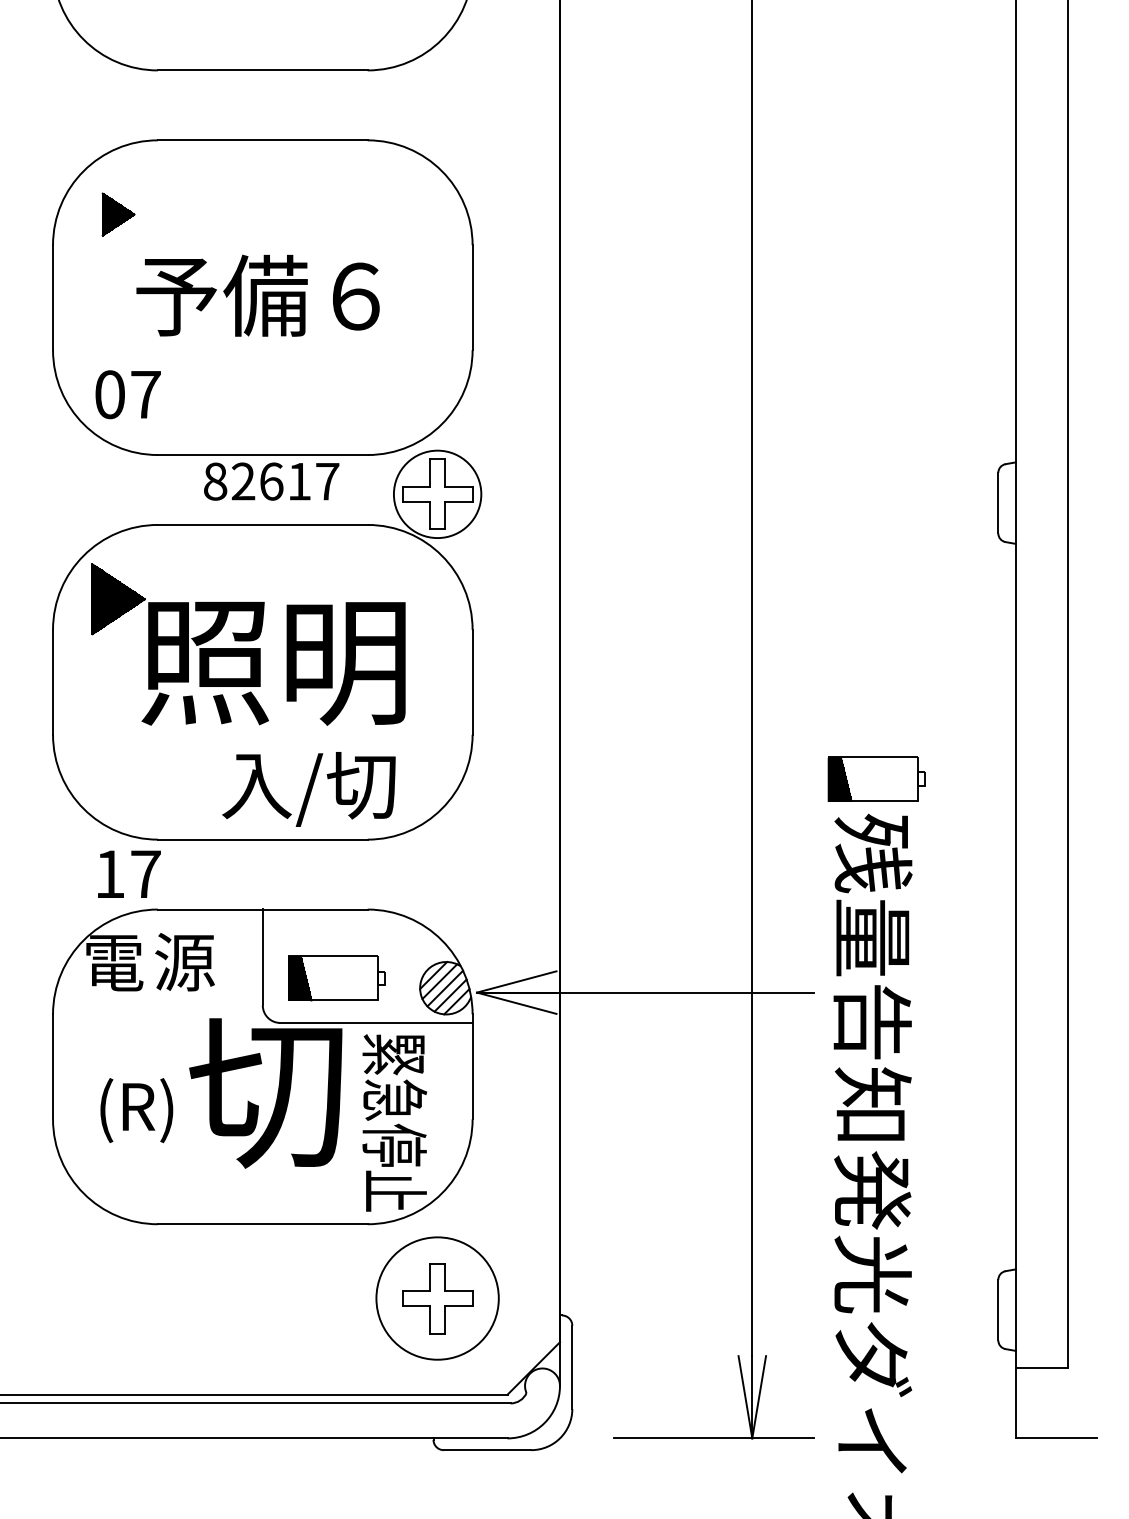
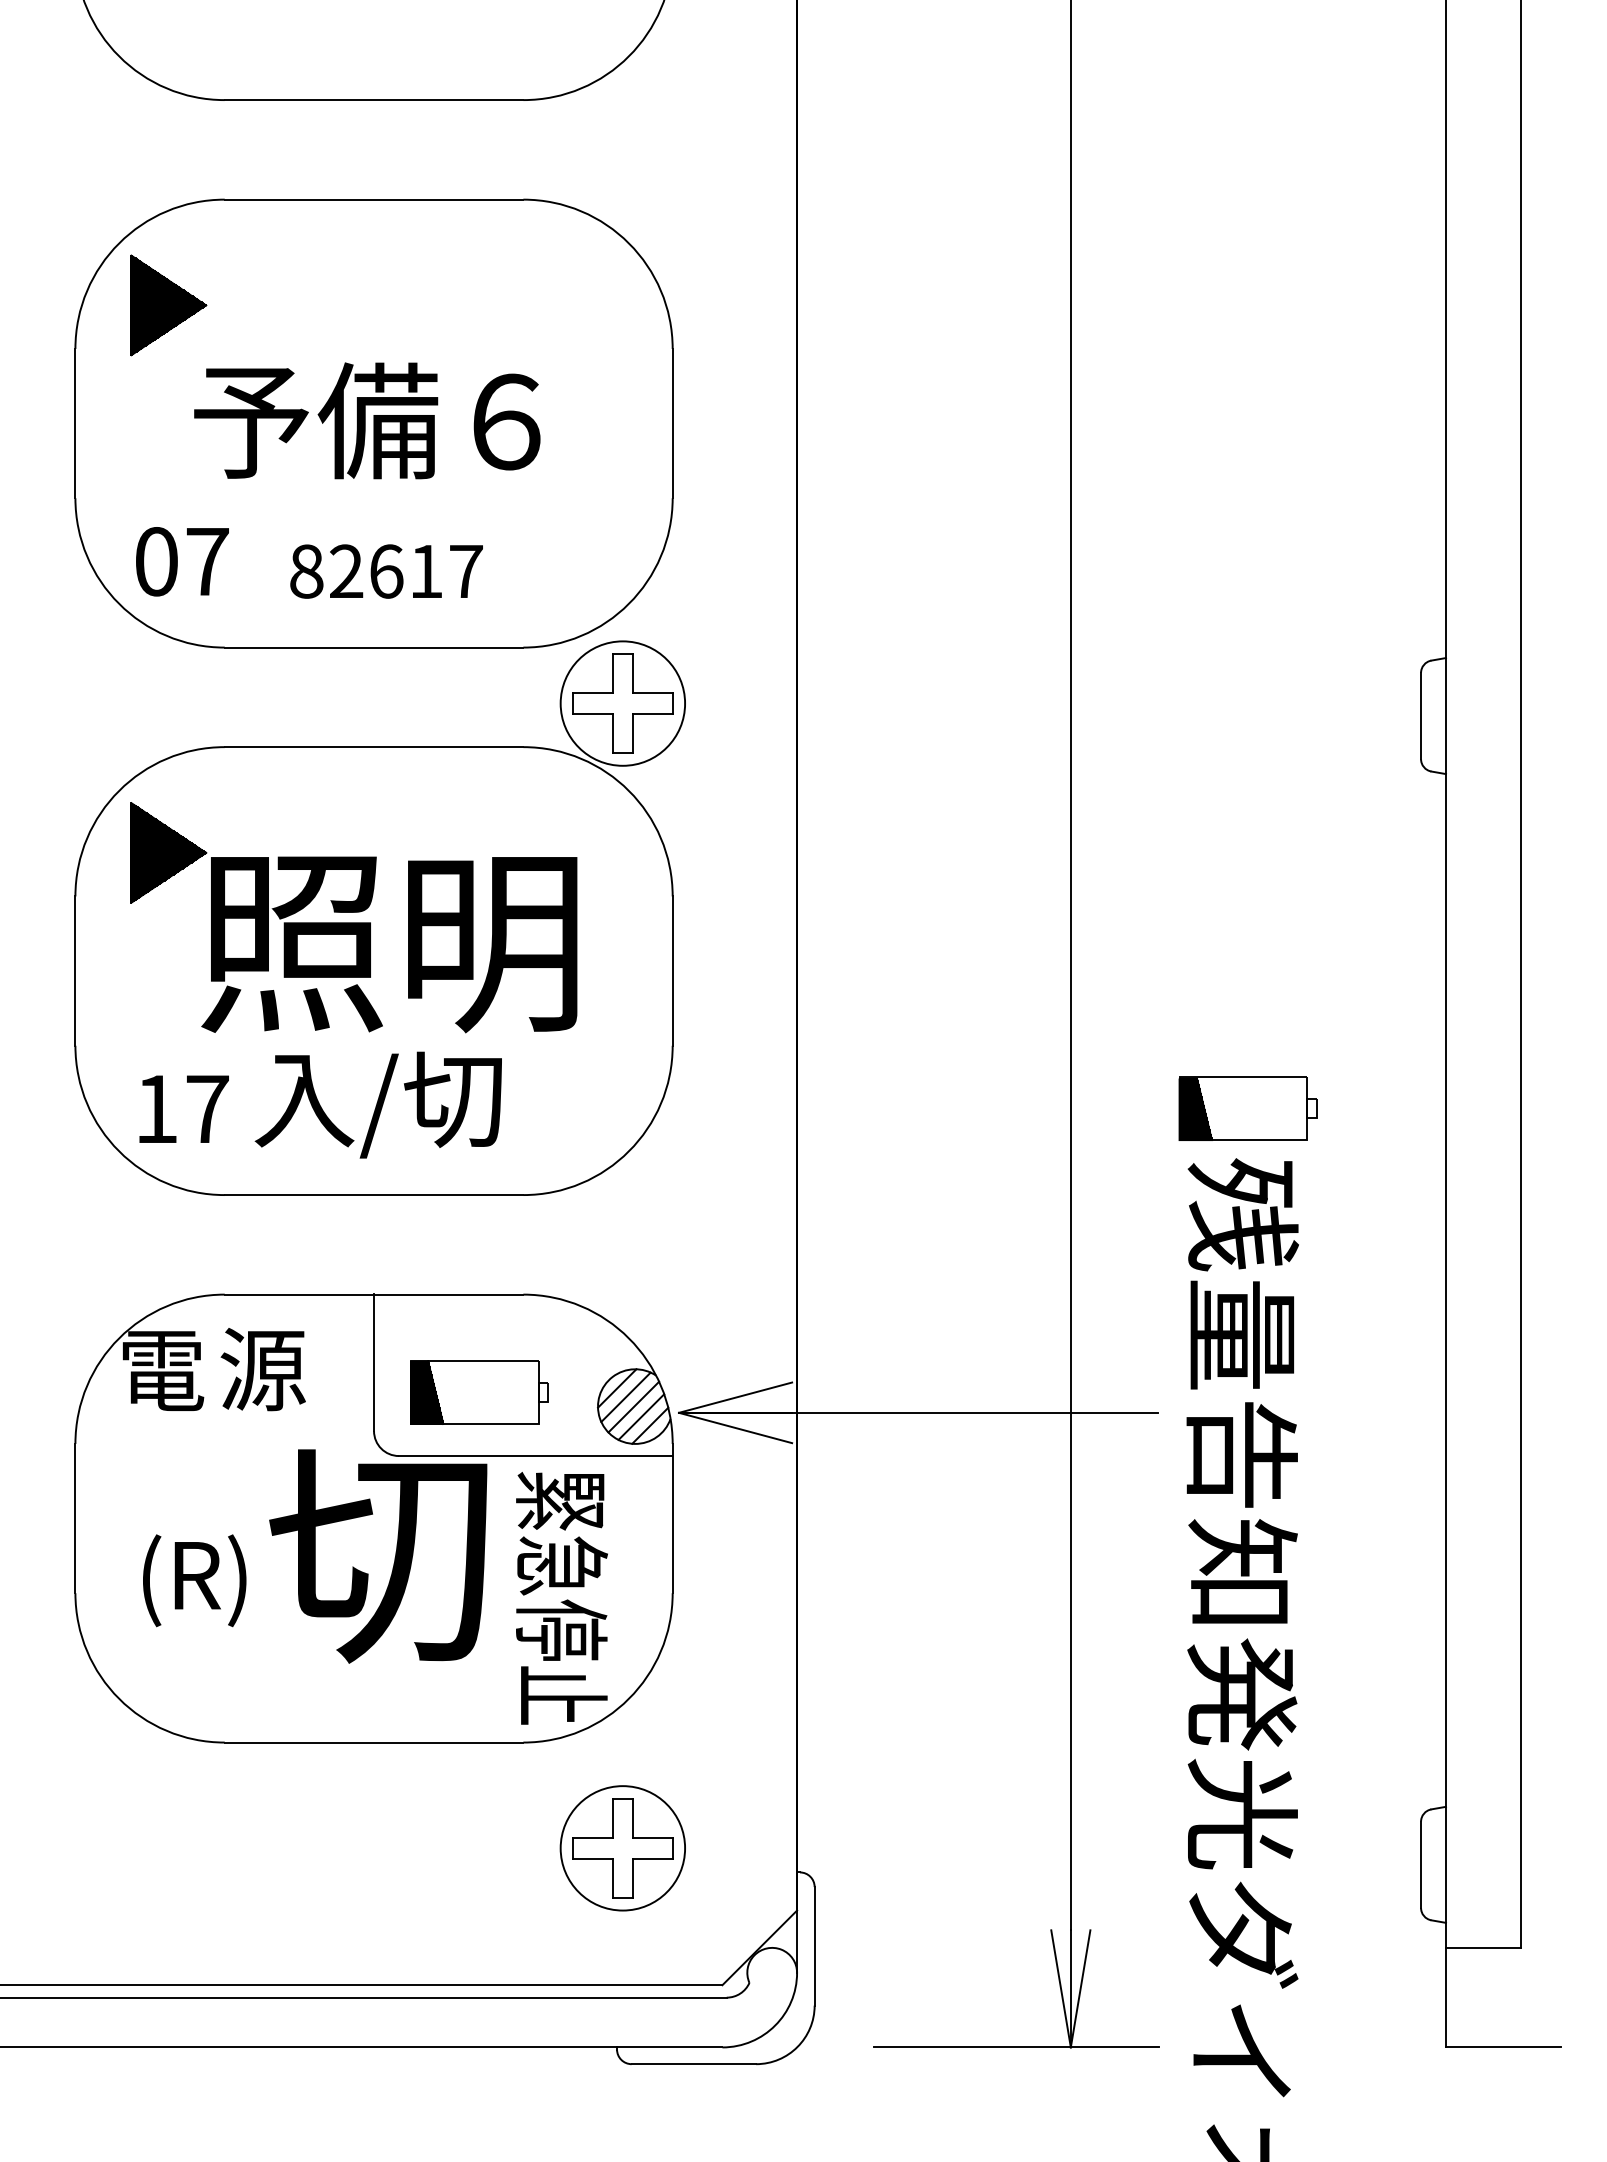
part: (118, 214) -> (168, 305), size x1.67
text: (271, 481) -> (386, 571), moved
text: (308, 789) -> (377, 1105), moved
text: (129, 873) -> (184, 1108), moved
circle: (437, 1298) -> (622, 1848), size x0.71

